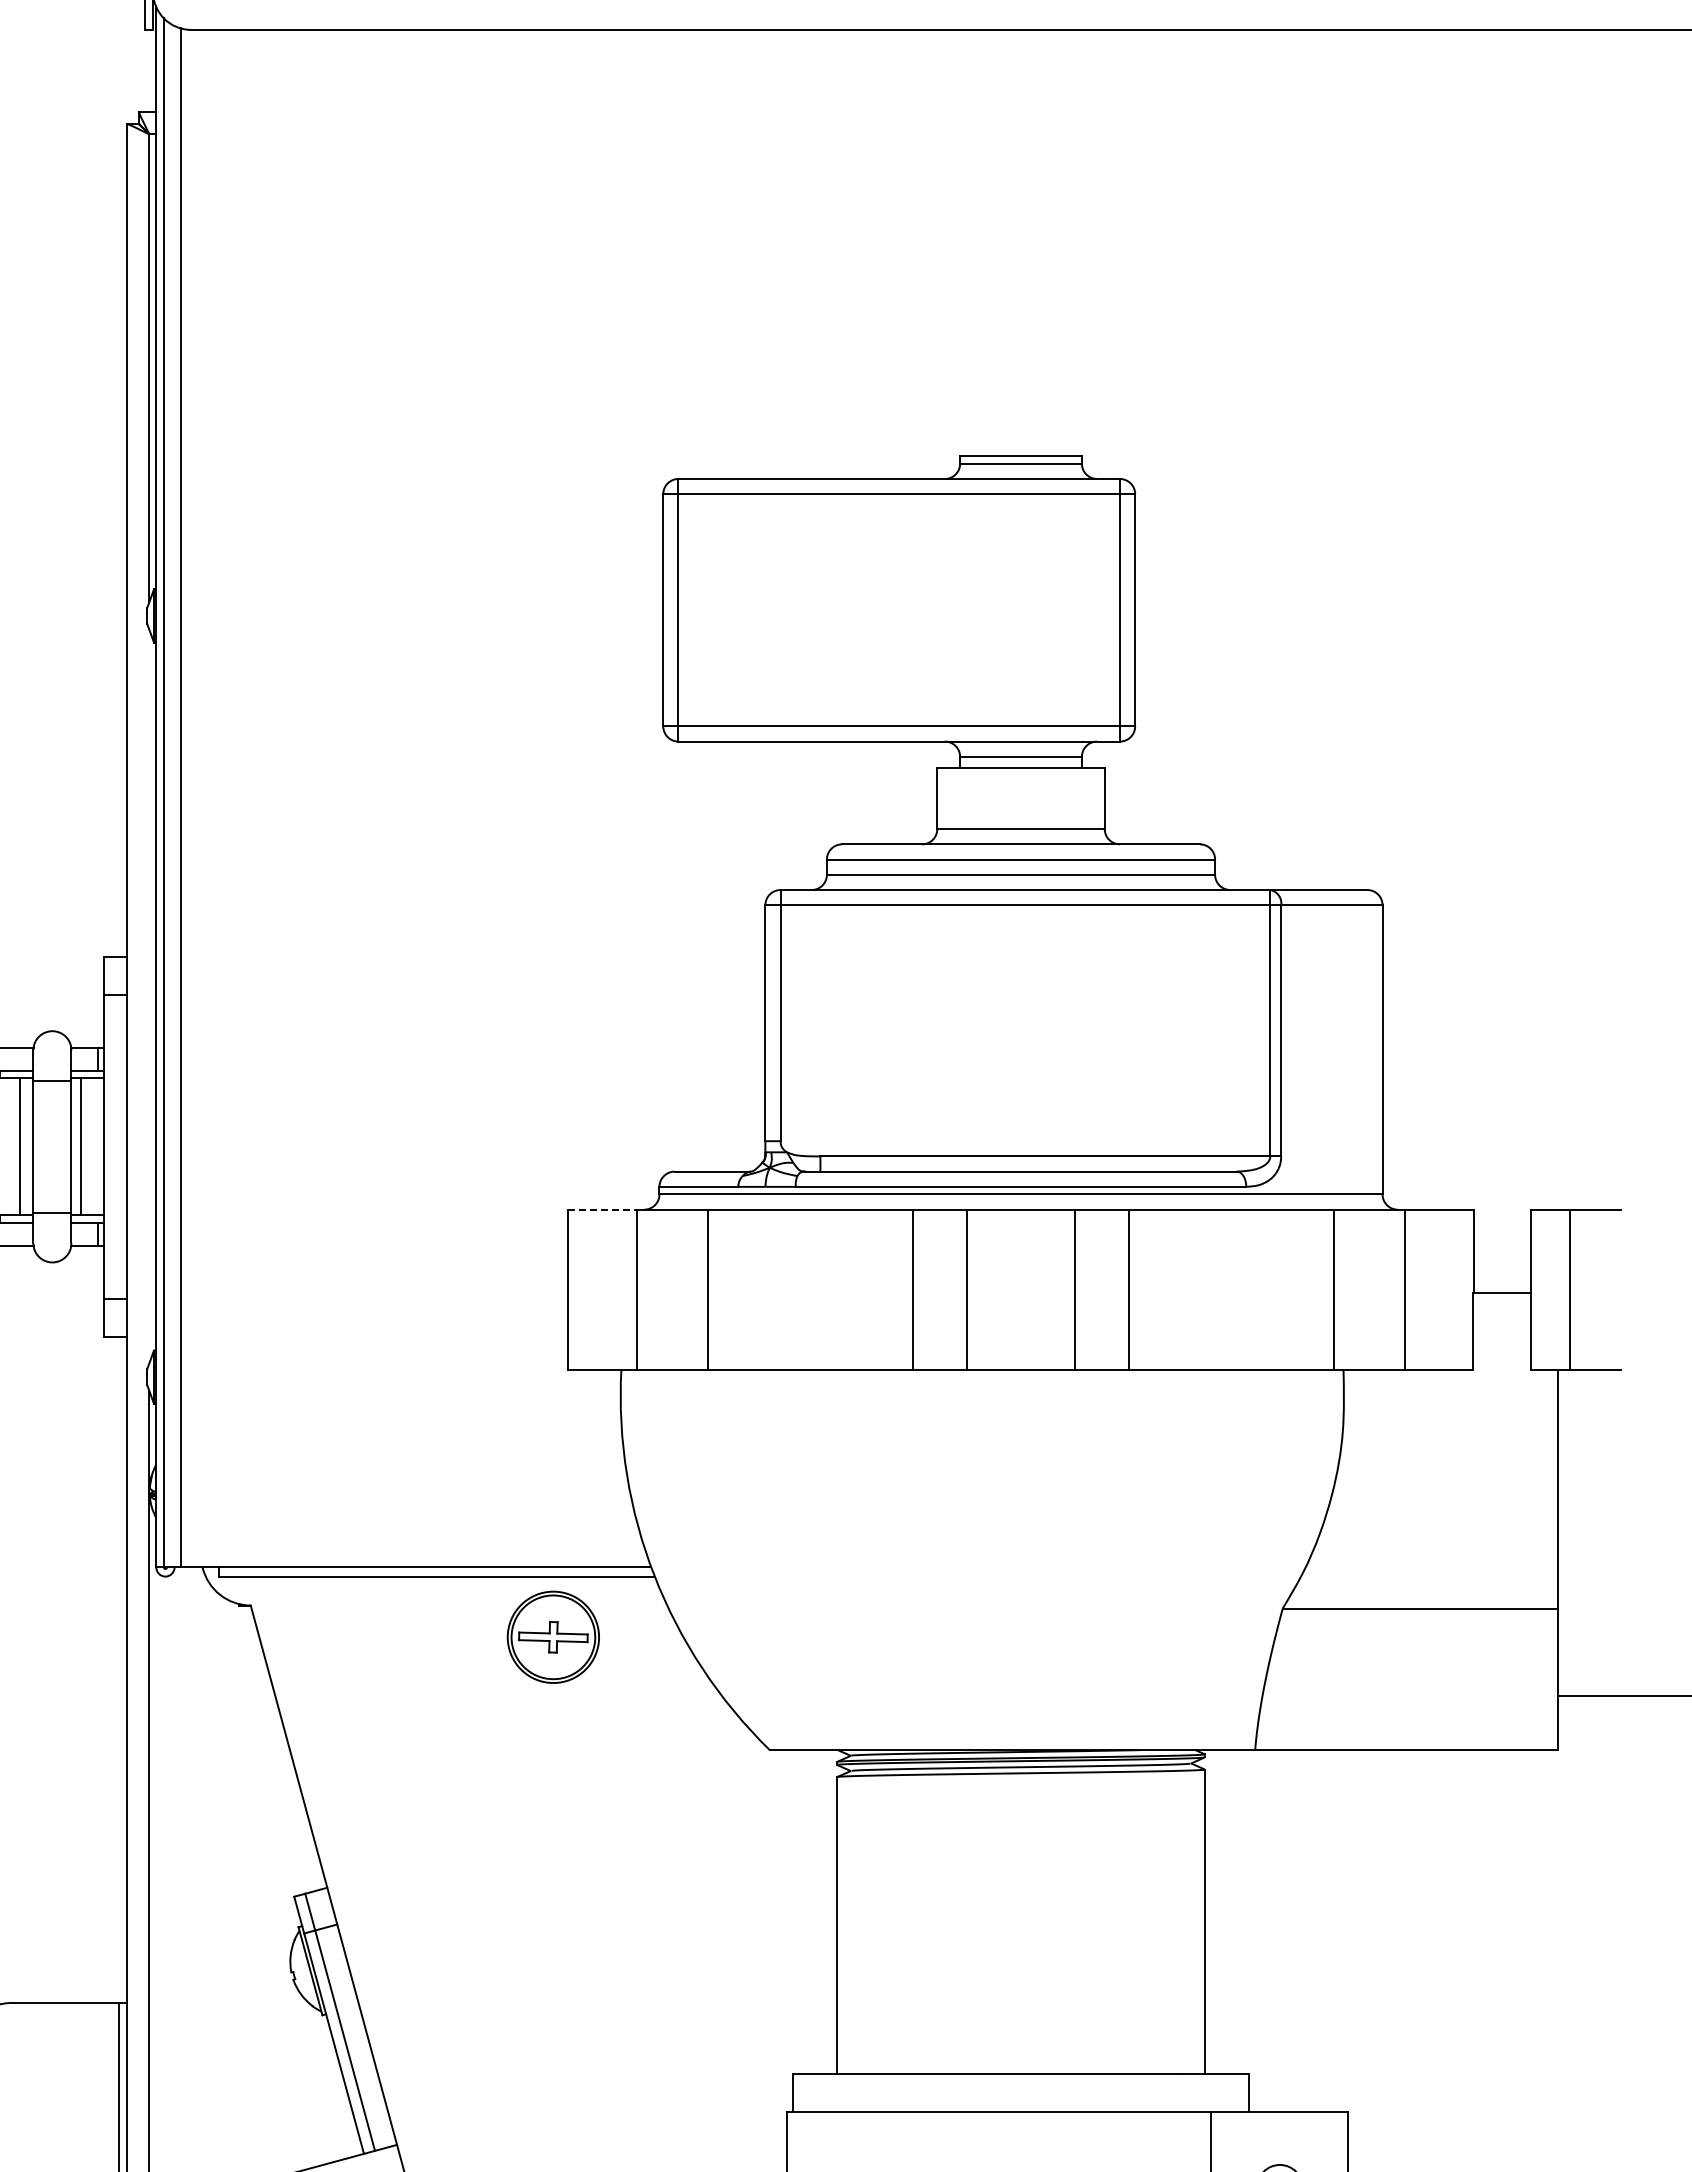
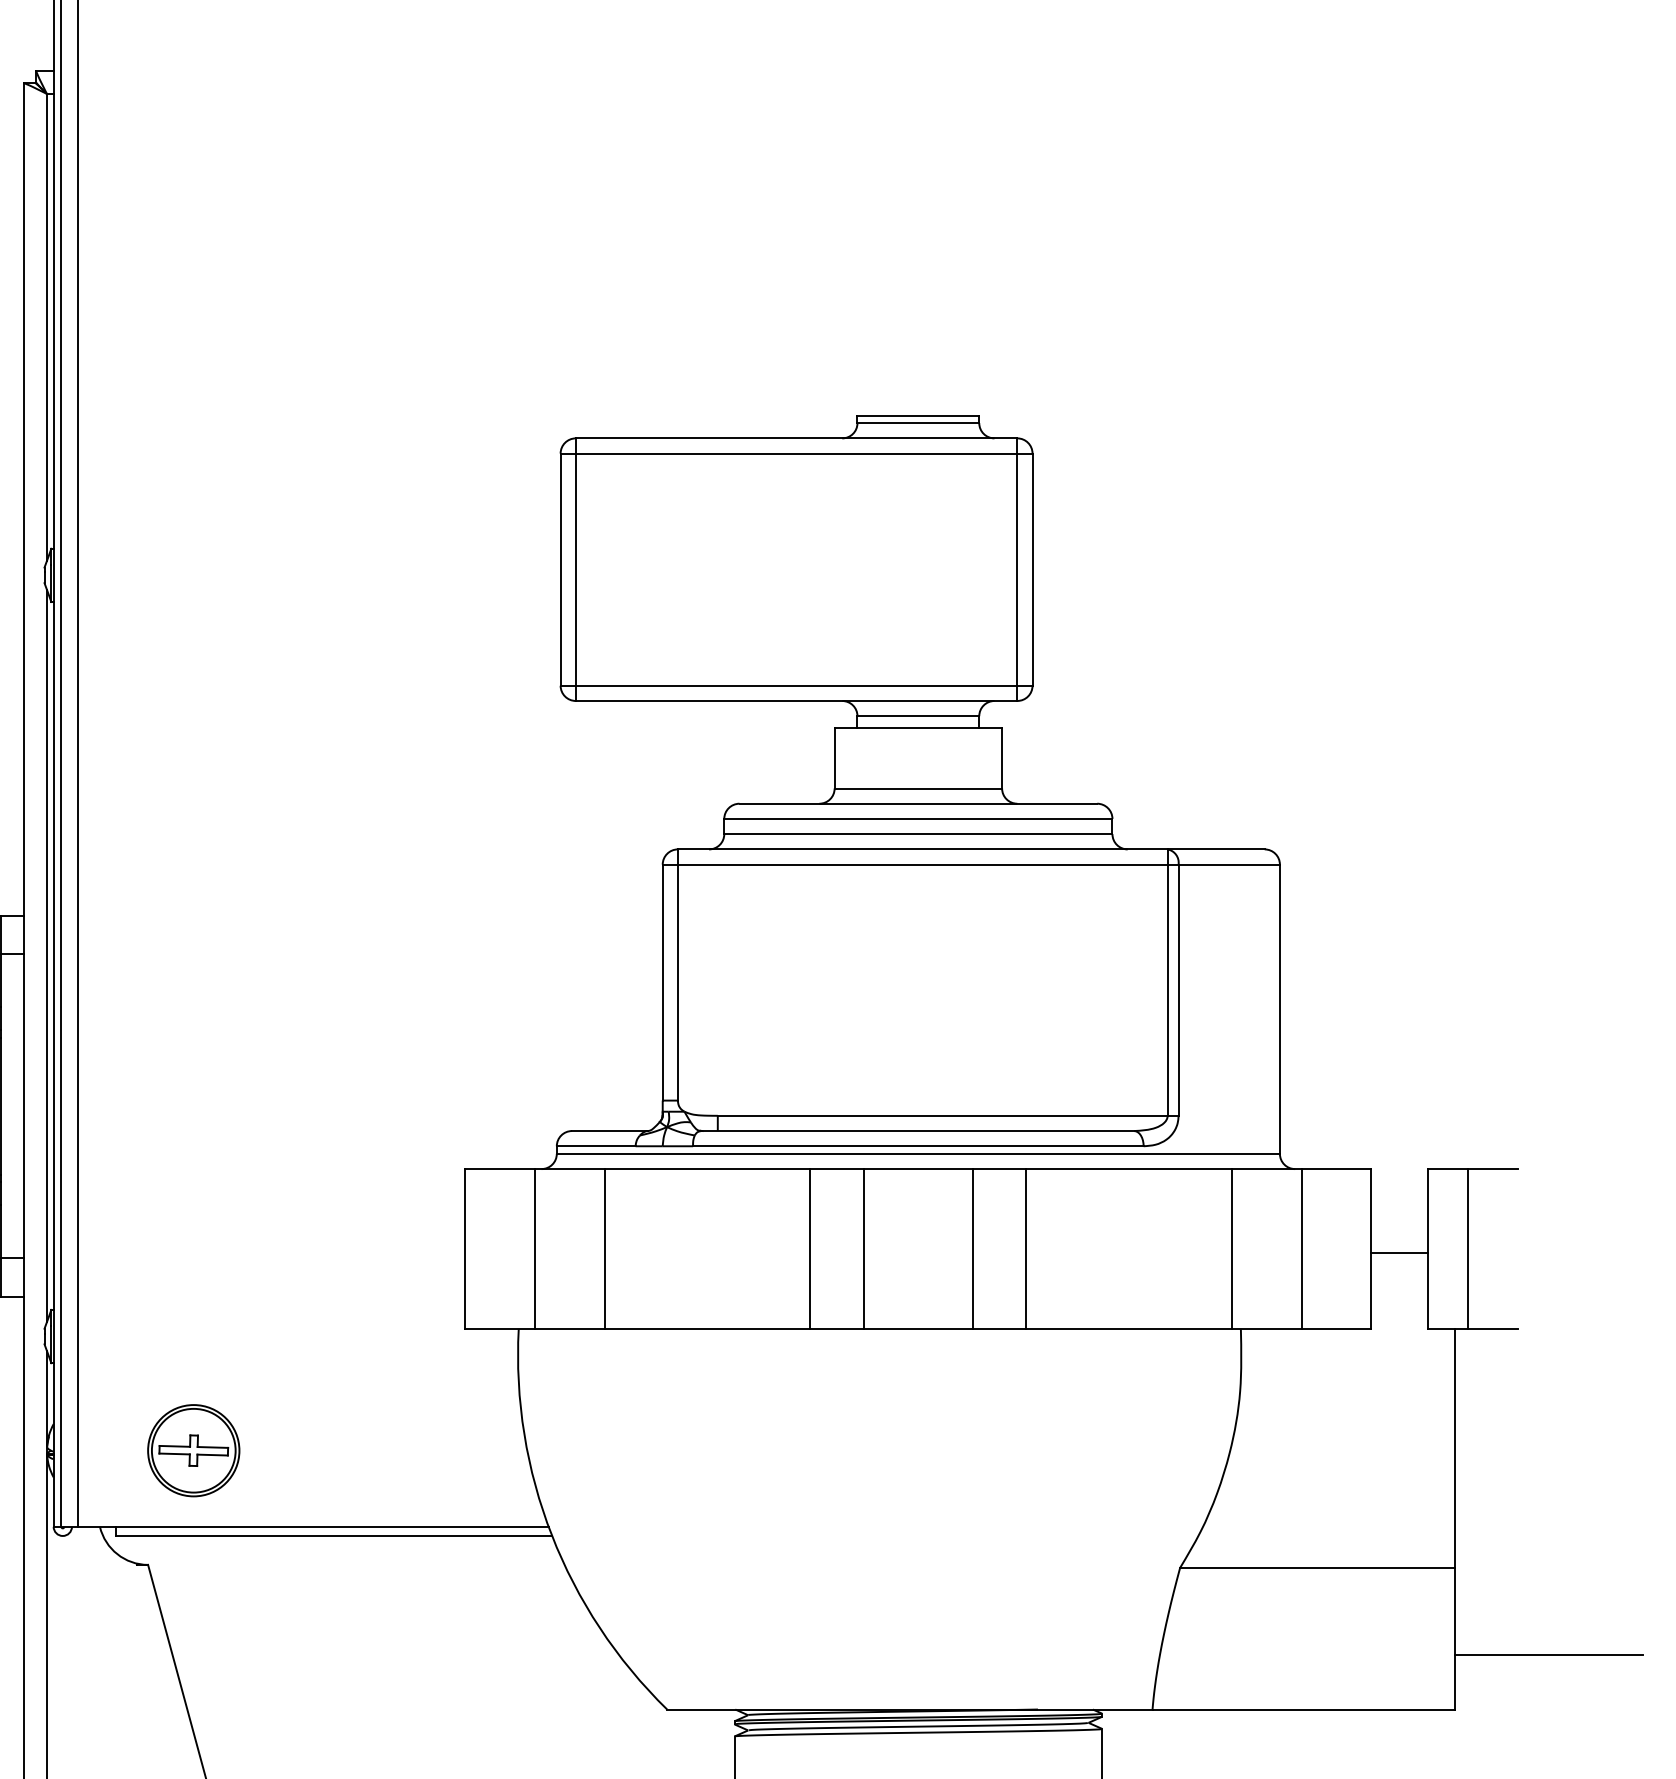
line: (149, 996) -> (46, 955), added
line: (602, 1209) -> (499, 1168), dashed -> solid
part: (552, 1636) -> (192, 1449), moved

